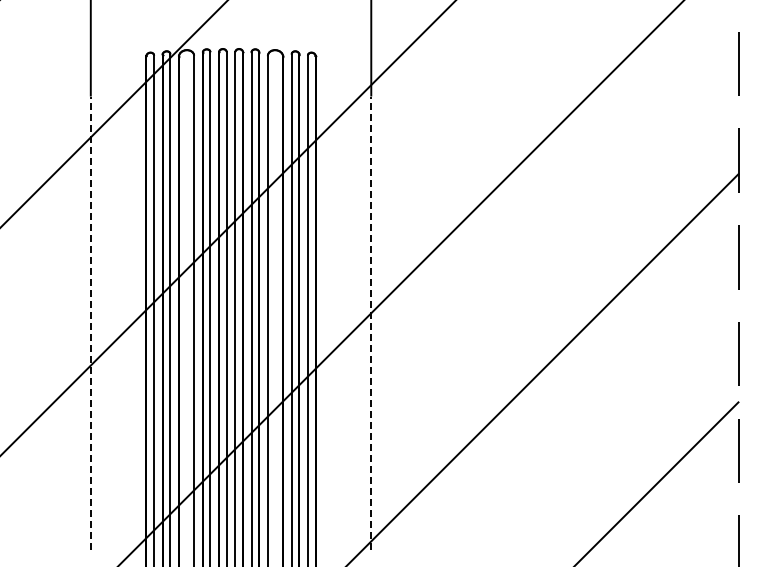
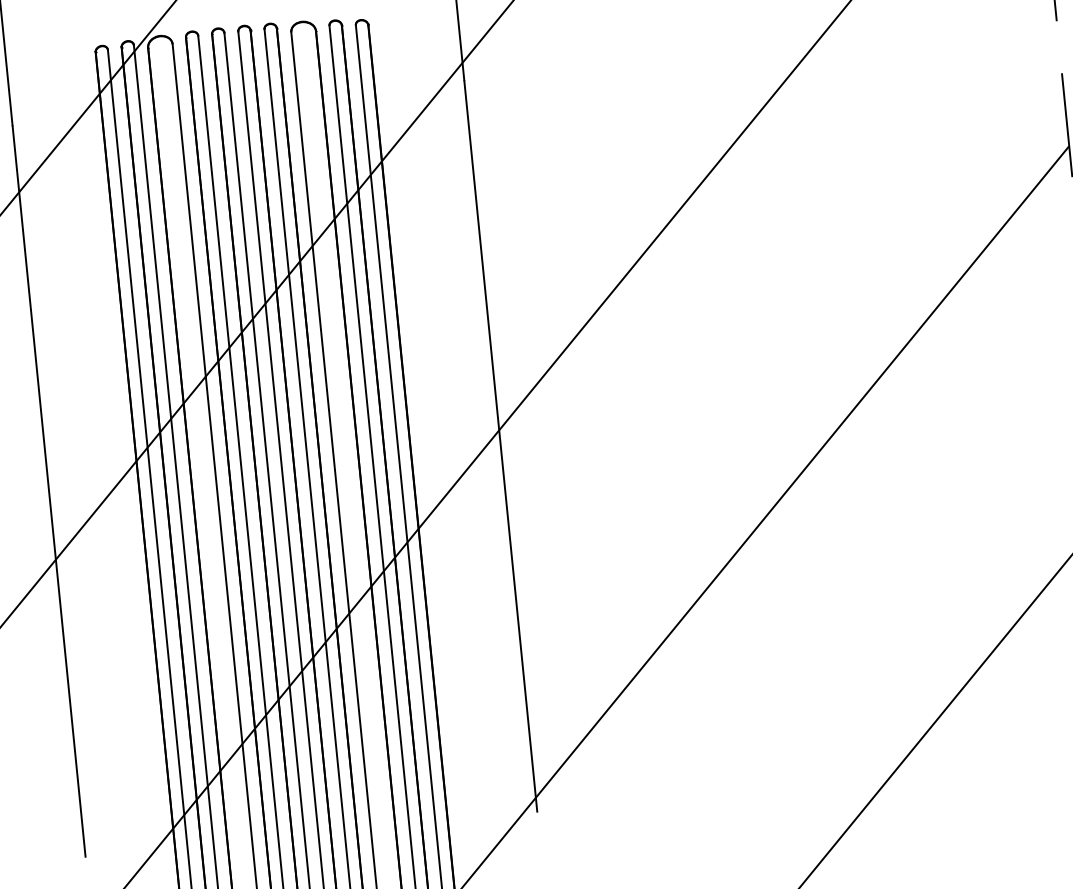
line: (90, 323) -> (48, 491), dashed -> solid
line: (371, 323) -> (501, 446), dashed -> solid

